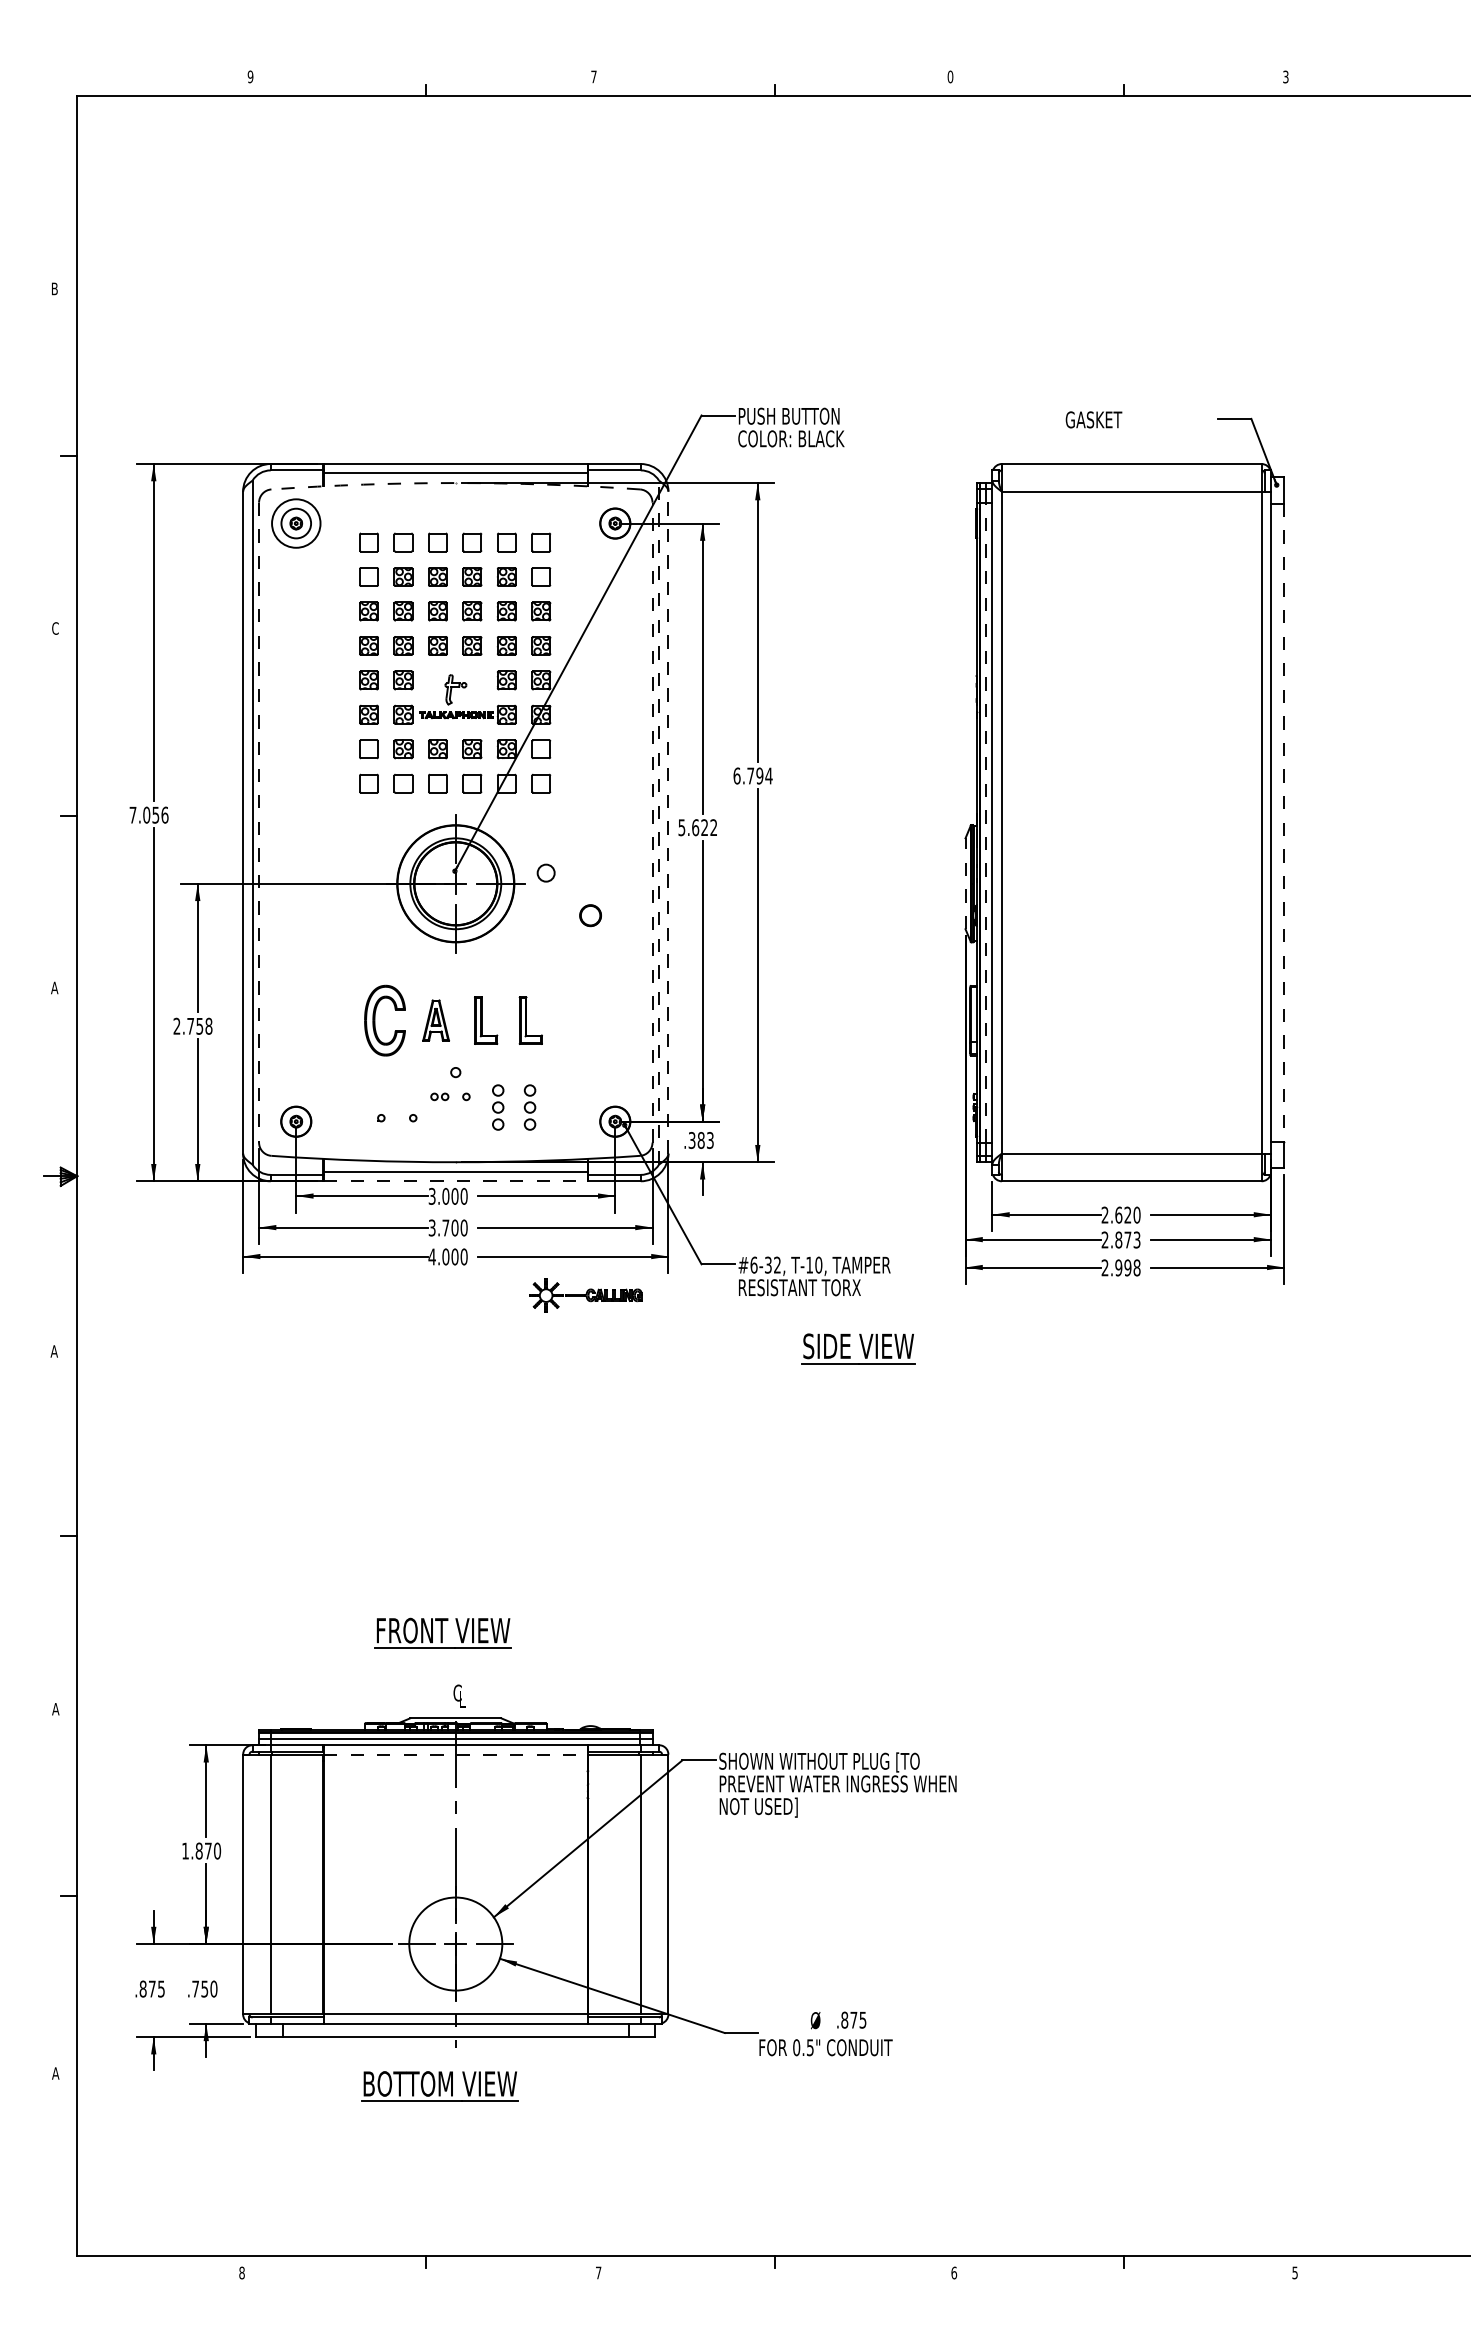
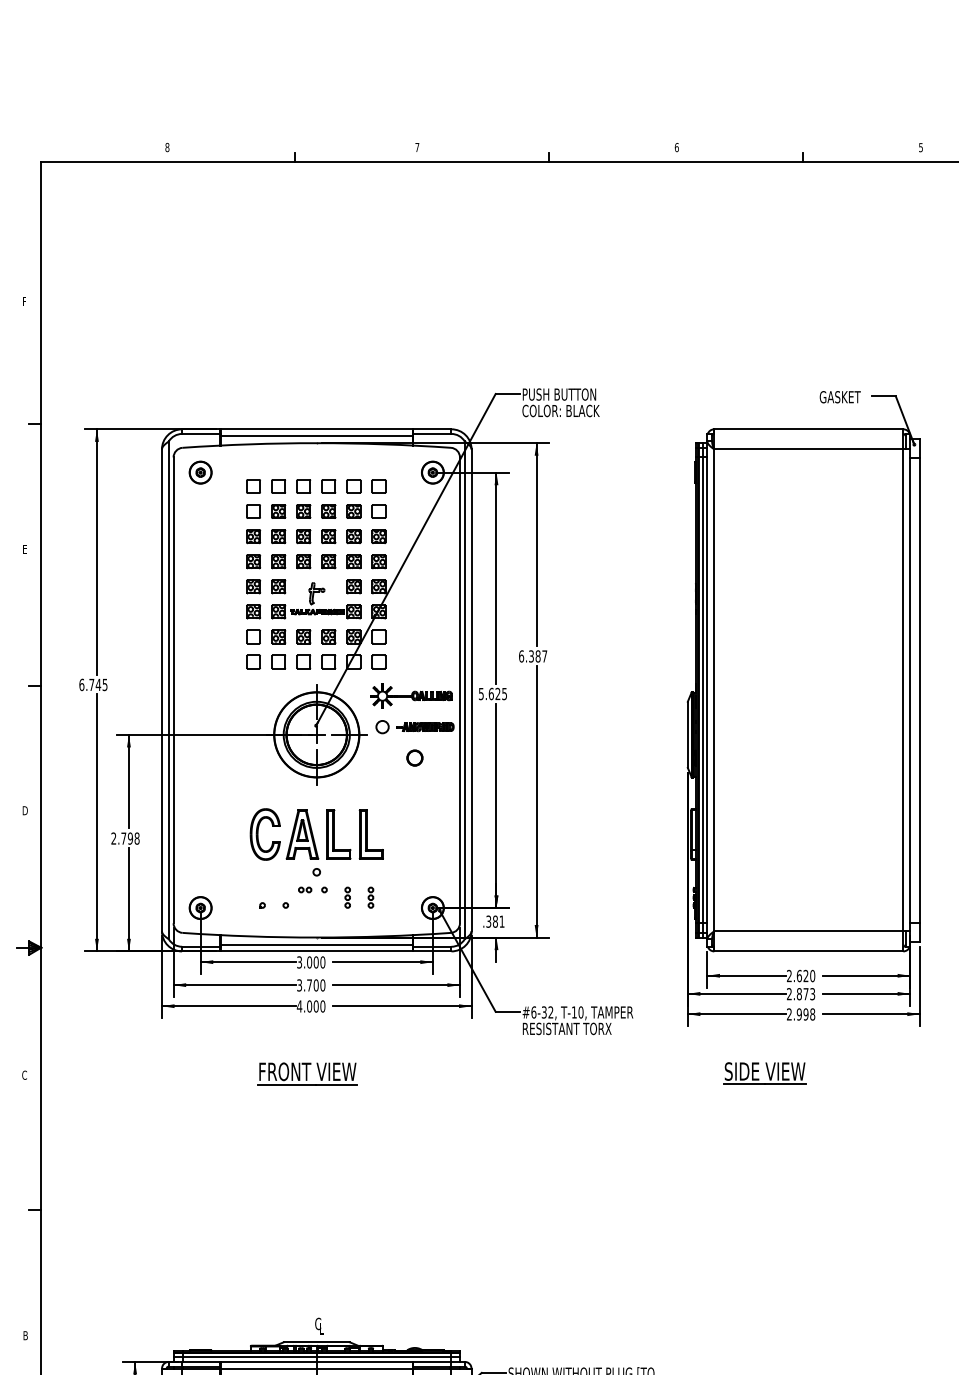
text: (250, 76) -> (167, 147), 9 -> 8
text: (950, 76) -> (676, 147), 0 -> 6
text: (1285, 76) -> (920, 147), 3 -> 5
text: (54, 288) -> (24, 301), B -> F
text: (1093, 419) -> (839, 396), moved
arc: (455, 483) -> (316, 443), dashed -> solid
circle: (296, 523) -> (200, 472), size x0.62
text: (55, 628) -> (25, 549), C -> E
text: (759, 775) -> (537, 656), 6.794 -> 6.387
text: (148, 814) -> (93, 684), 7.056 -> 6.745
line: (259, 822) -> (173, 690), dashed -> solid
line: (652, 822) -> (459, 690), dashed -> solid
line: (659, 822) -> (465, 690), dashed -> solid
line: (668, 822) -> (471, 690), dashed -> solid
line: (986, 822) -> (703, 690), dashed -> solid
line: (1284, 823) -> (920, 690), dashed -> solid
text: (713, 827) -> (504, 693), 5.622 -> 5.625
part: (604, 872) -> (425, 726), added
line: (965, 883) -> (687, 734), dashed -> solid
text: (54, 987) -> (24, 810), A -> D
part: (435, 1020) -> (302, 834), size x1.67
part: (485, 1020) -> (338, 834), size x1.43
part: (530, 1020) -> (371, 834), size x1.43
text: (199, 1025) -> (130, 838), 2.758 -> 2.798
part: (498, 1107) -> (347, 897), size x0.62
part: (530, 1107) -> (371, 897), size x0.62
text: (710, 1140) -> (502, 921), .383 -> .381
line: (455, 1181) -> (316, 951), dashed -> solid
part: (585, 1295) -> (411, 696), moved
part: (858, 1348) -> (764, 1073), moved
text: (53, 1351) -> (23, 1075), A -> C
part: (442, 1632) -> (307, 1073), moved
text: (55, 1709) -> (25, 1335), A -> B
line: (455, 1754) -> (316, 1368), dashed -> solid

